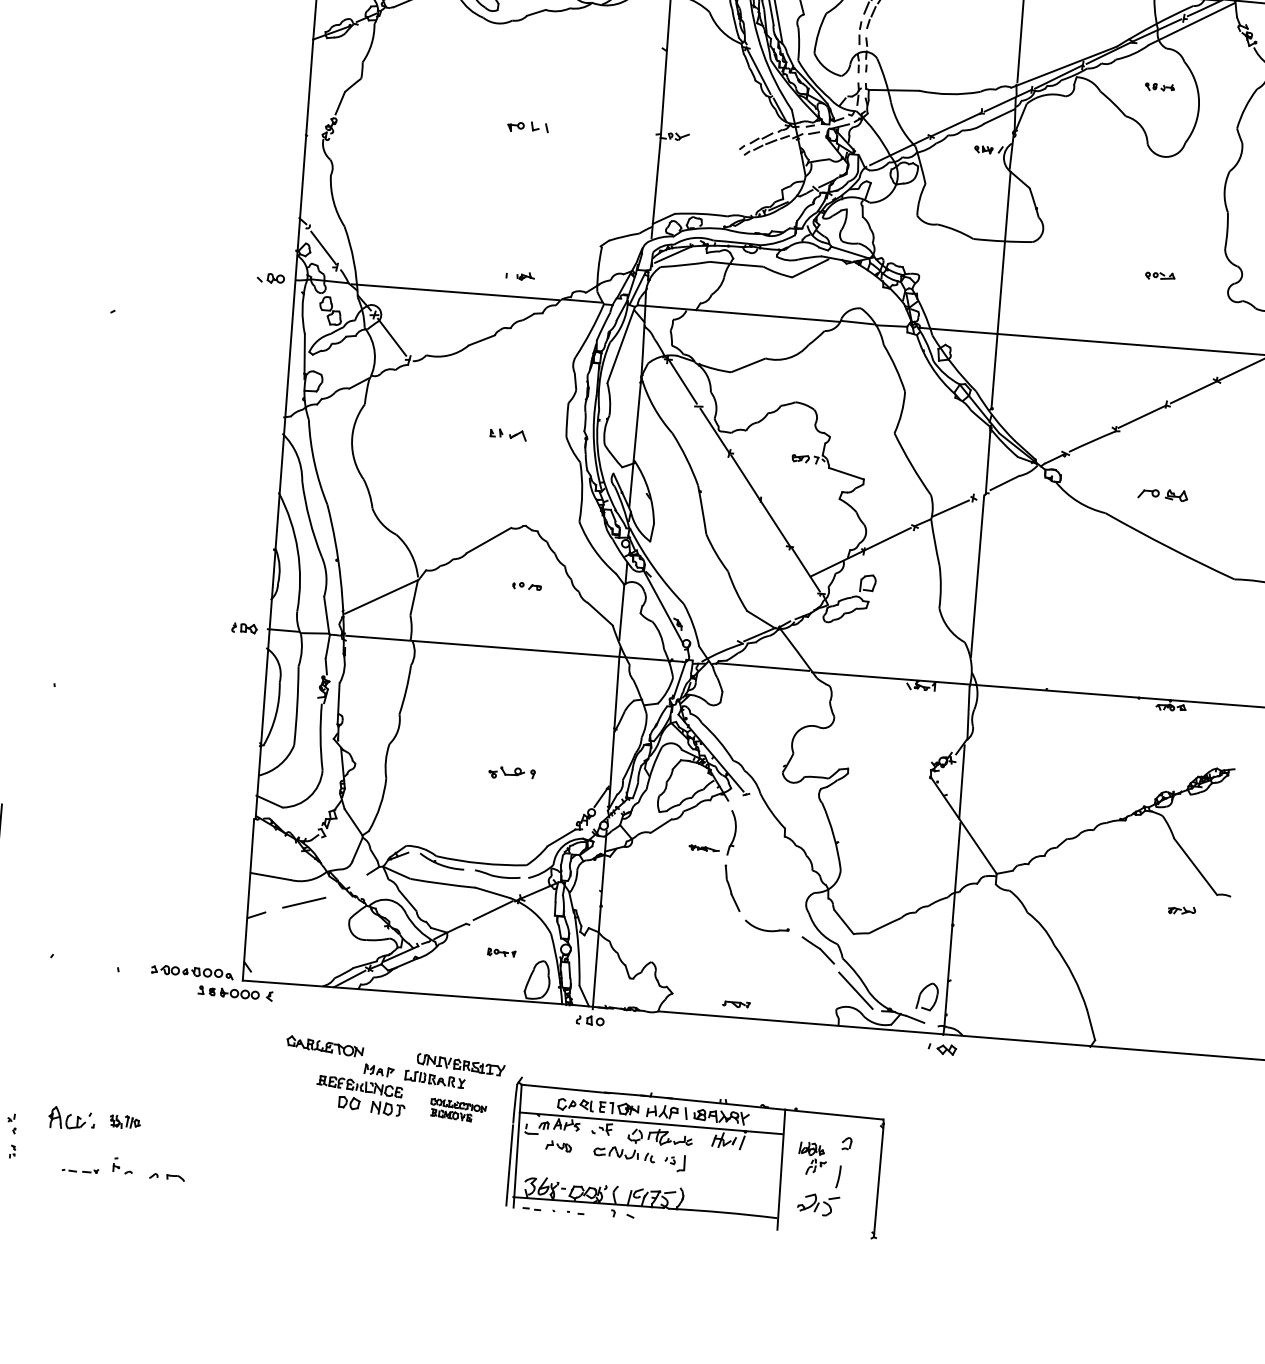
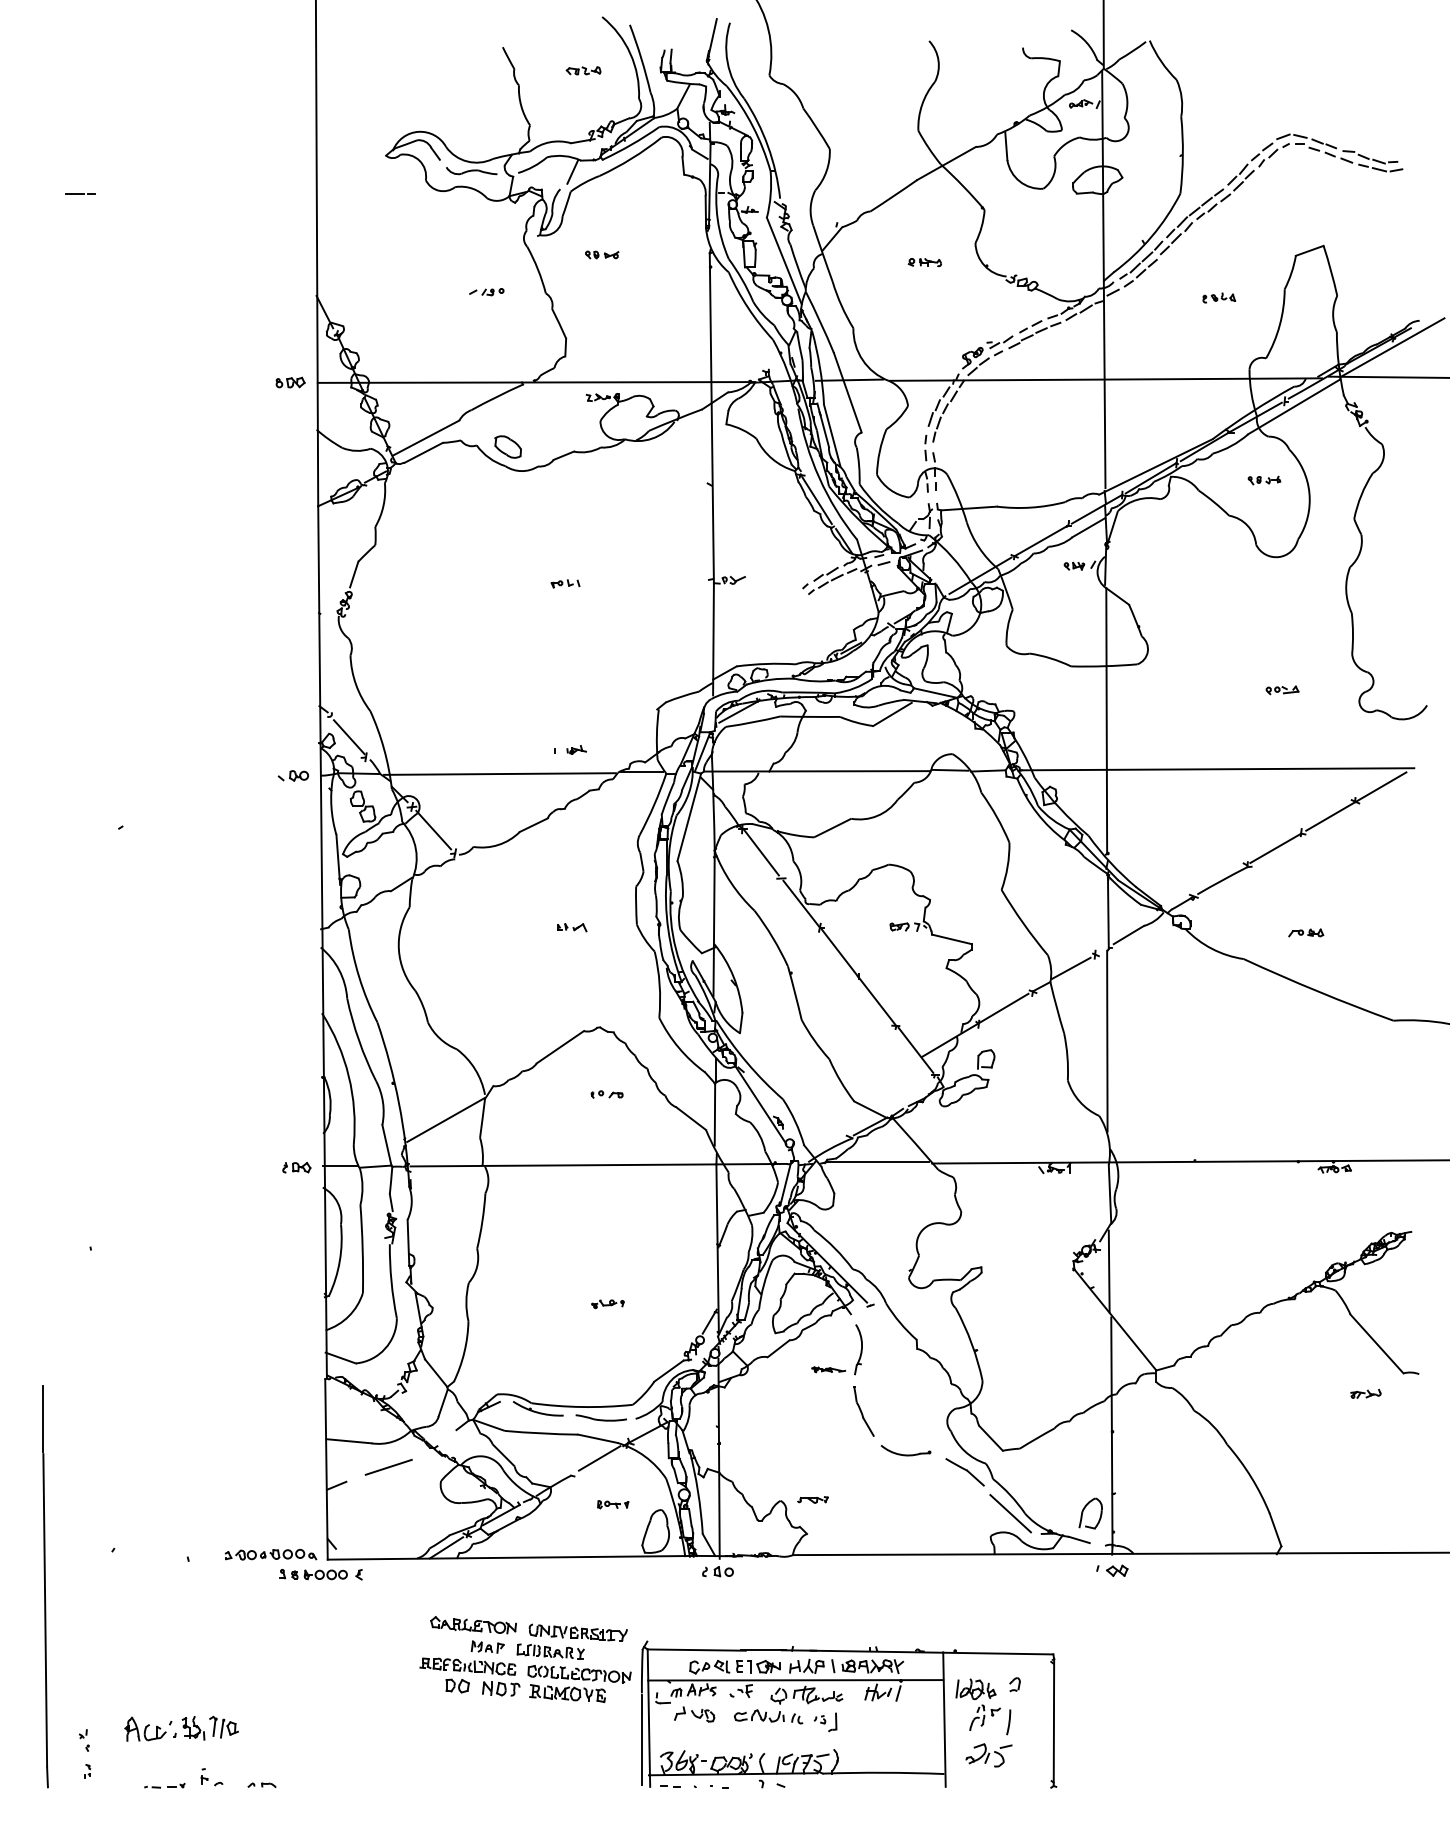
part: (528, 127) -> (565, 583), size x0.62
part: (508, 434) -> (572, 927), size x0.71
part: (1163, 494) -> (1306, 932), size x0.62
part: (511, 773) -> (607, 1304), size x0.62
part: (735, 1003) -> (812, 1499), moved
part: (325, 1046) -> (473, 1625), moved
part: (458, 1110) -> (579, 1684), size x1.67
part: (124, 1121) -> (209, 1727), size x1.67
part: (558, 1146) -> (694, 1714), size x1.43
part: (811, 1158) -> (977, 1704), size x1.43
part: (166, 1176) -> (261, 1784), size x0.71

